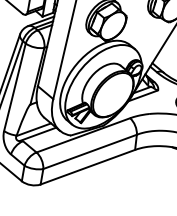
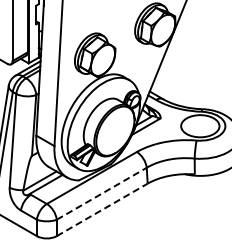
line: (89, 151) -> (101, 193), solid -> dashed
line: (88, 166) -> (102, 209), solid -> dashed

